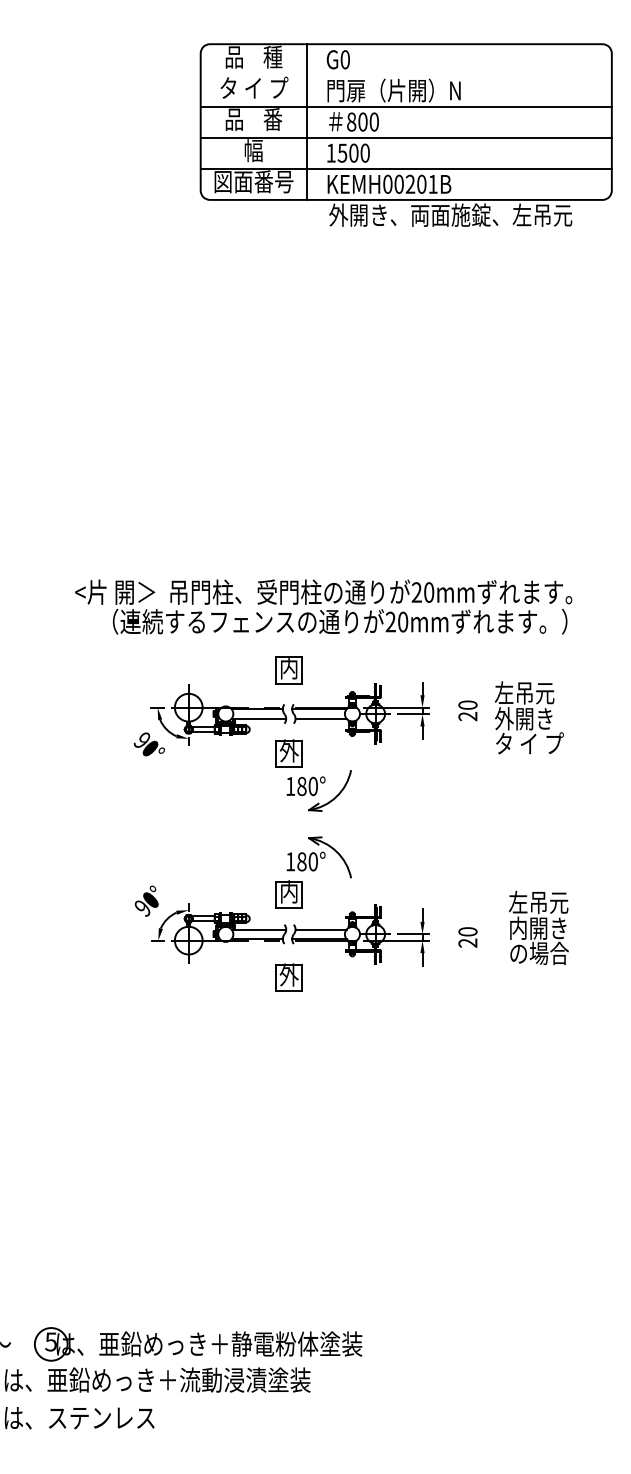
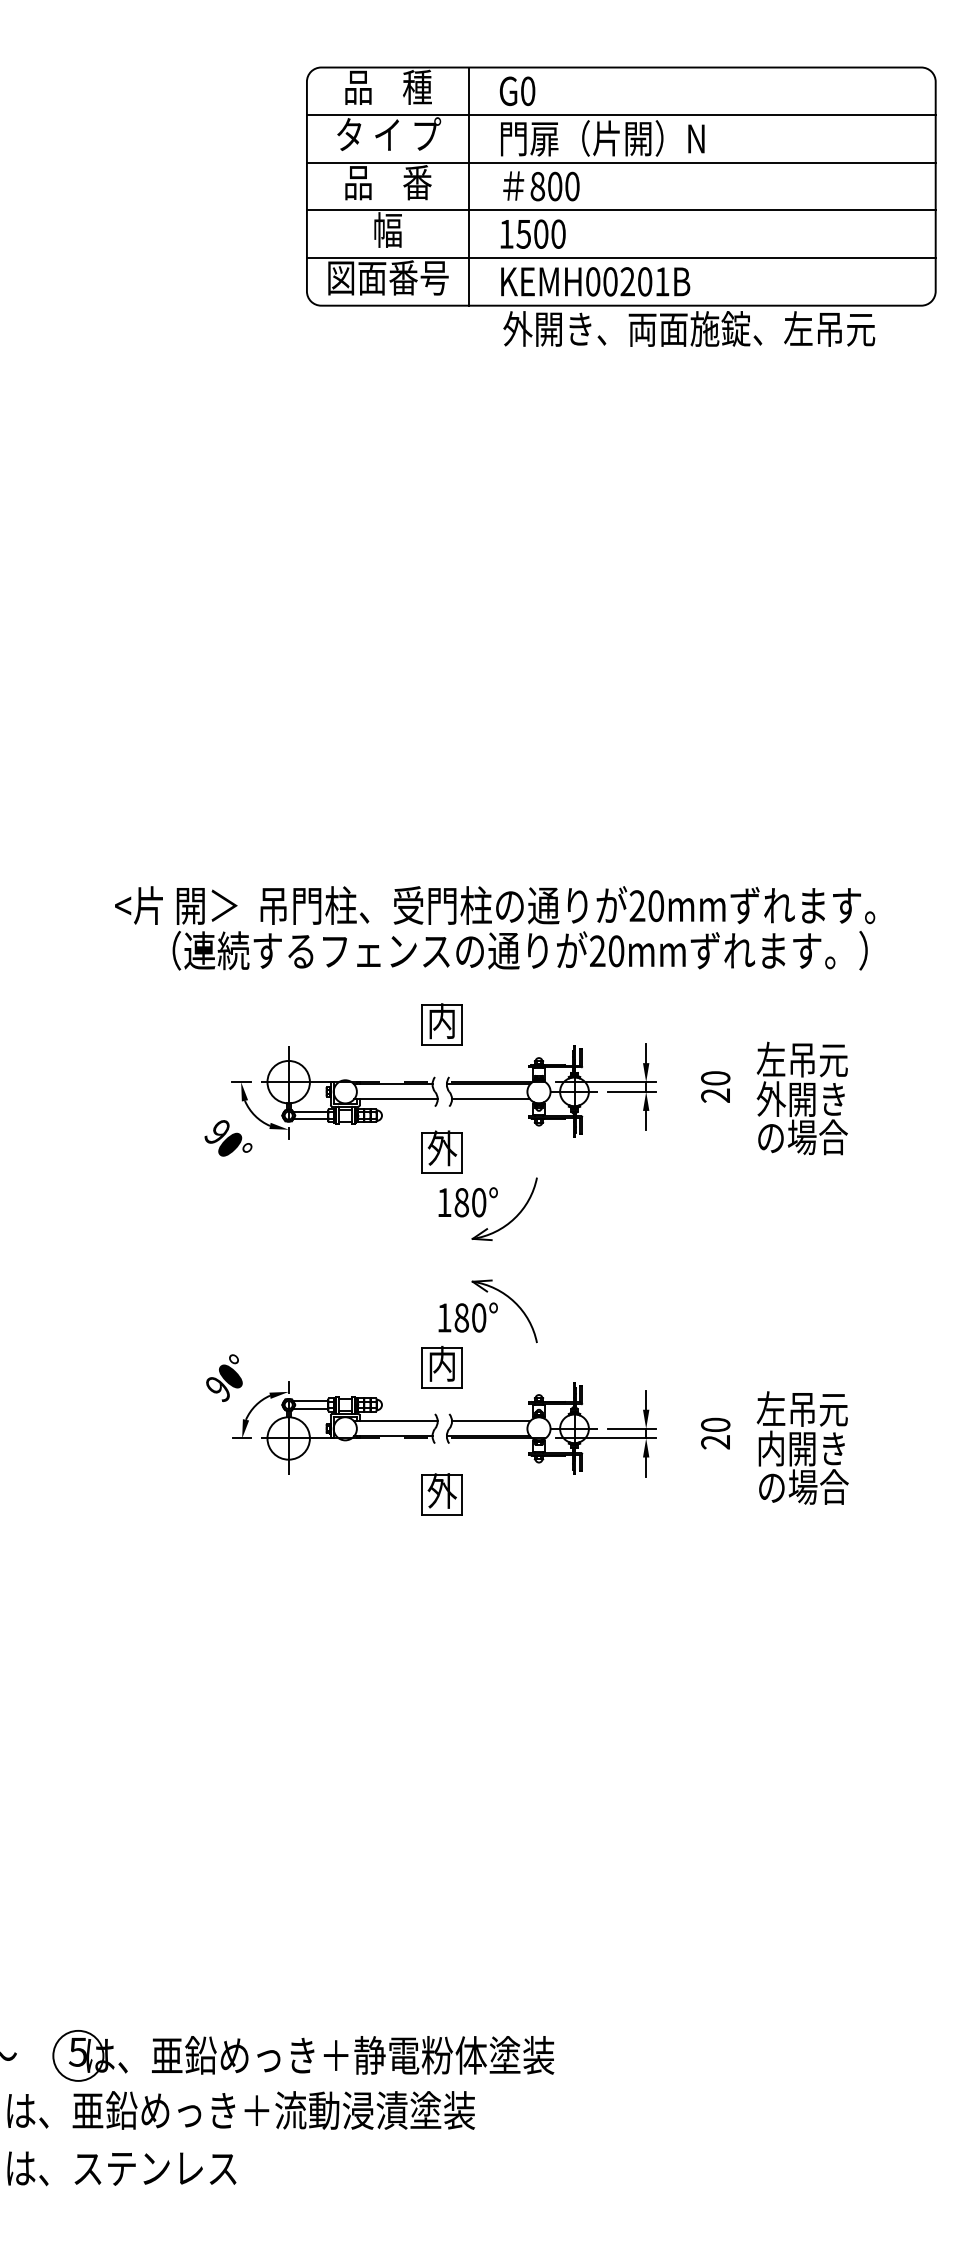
line: (405, 75) -> (620, 115), added
text: (529, 743) -> (809, 1136), タ イ プ -> の場合
text: (538, 927) -> (802, 1447), moved

